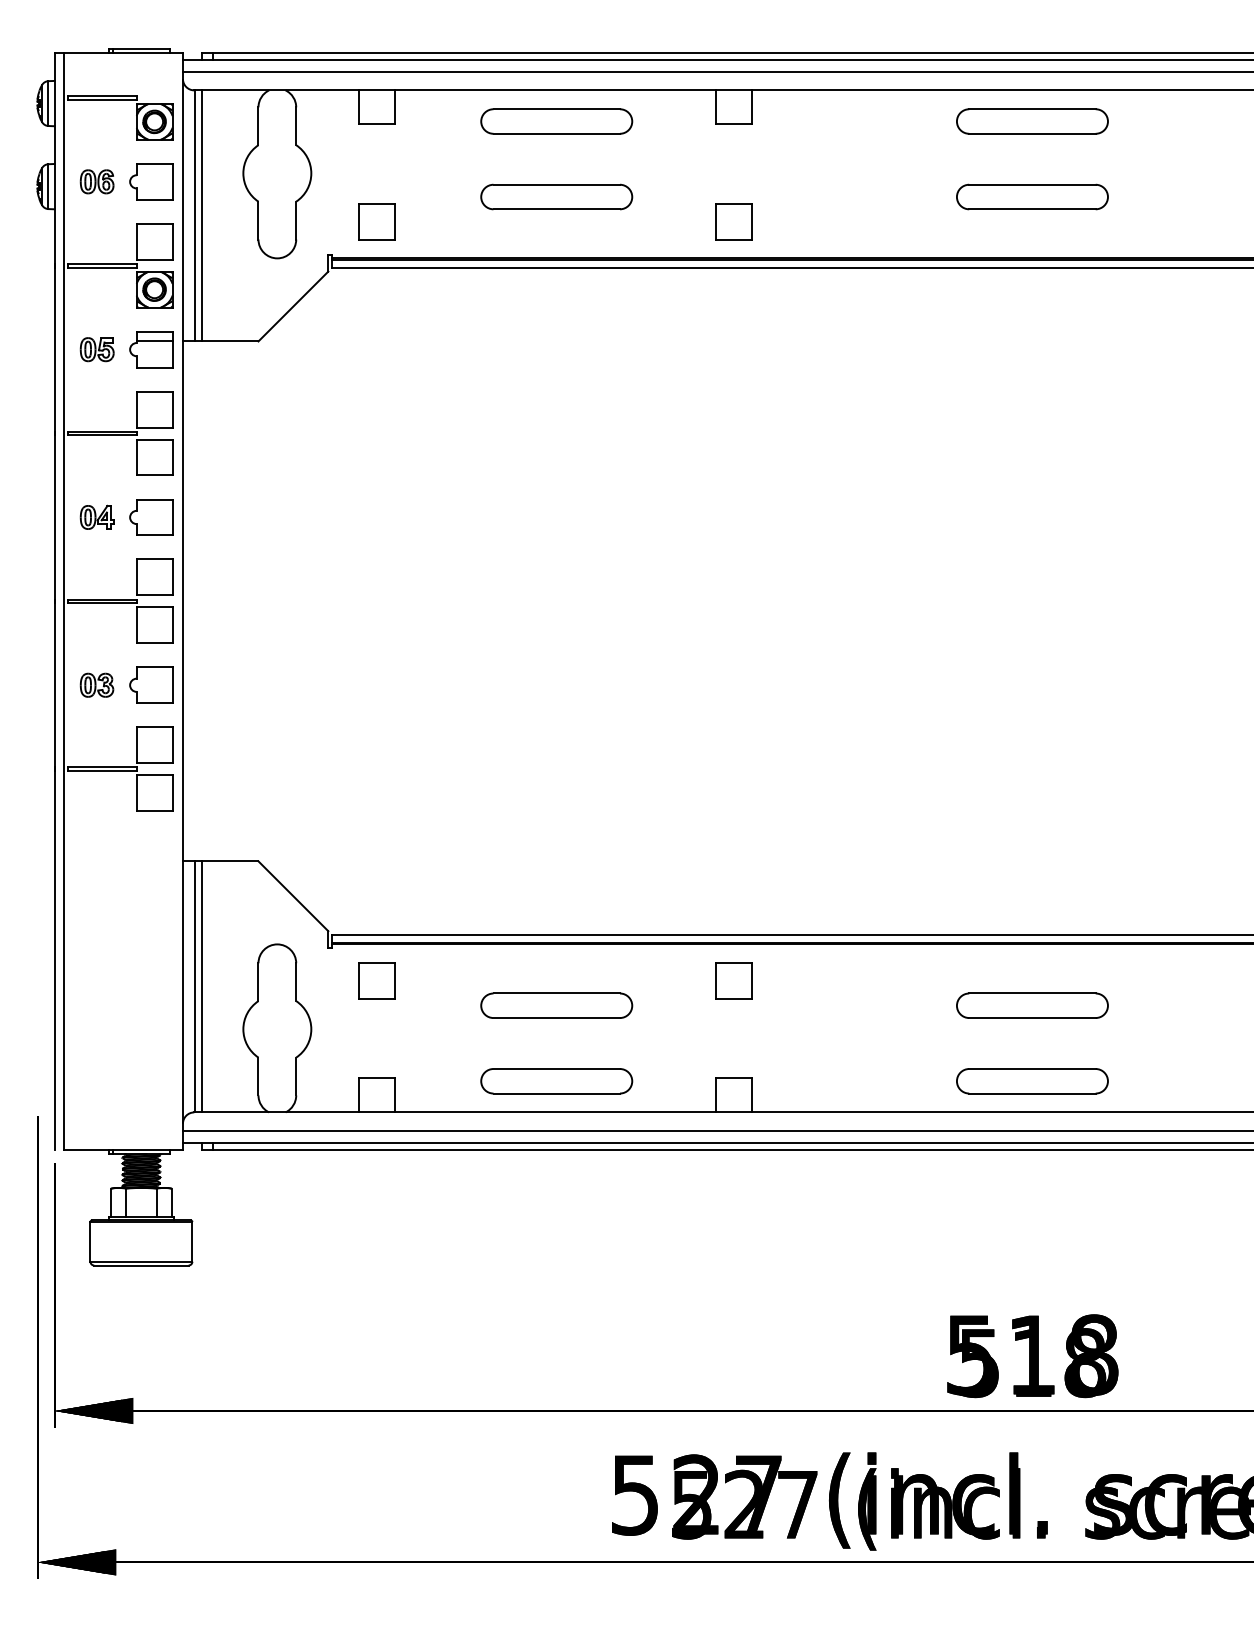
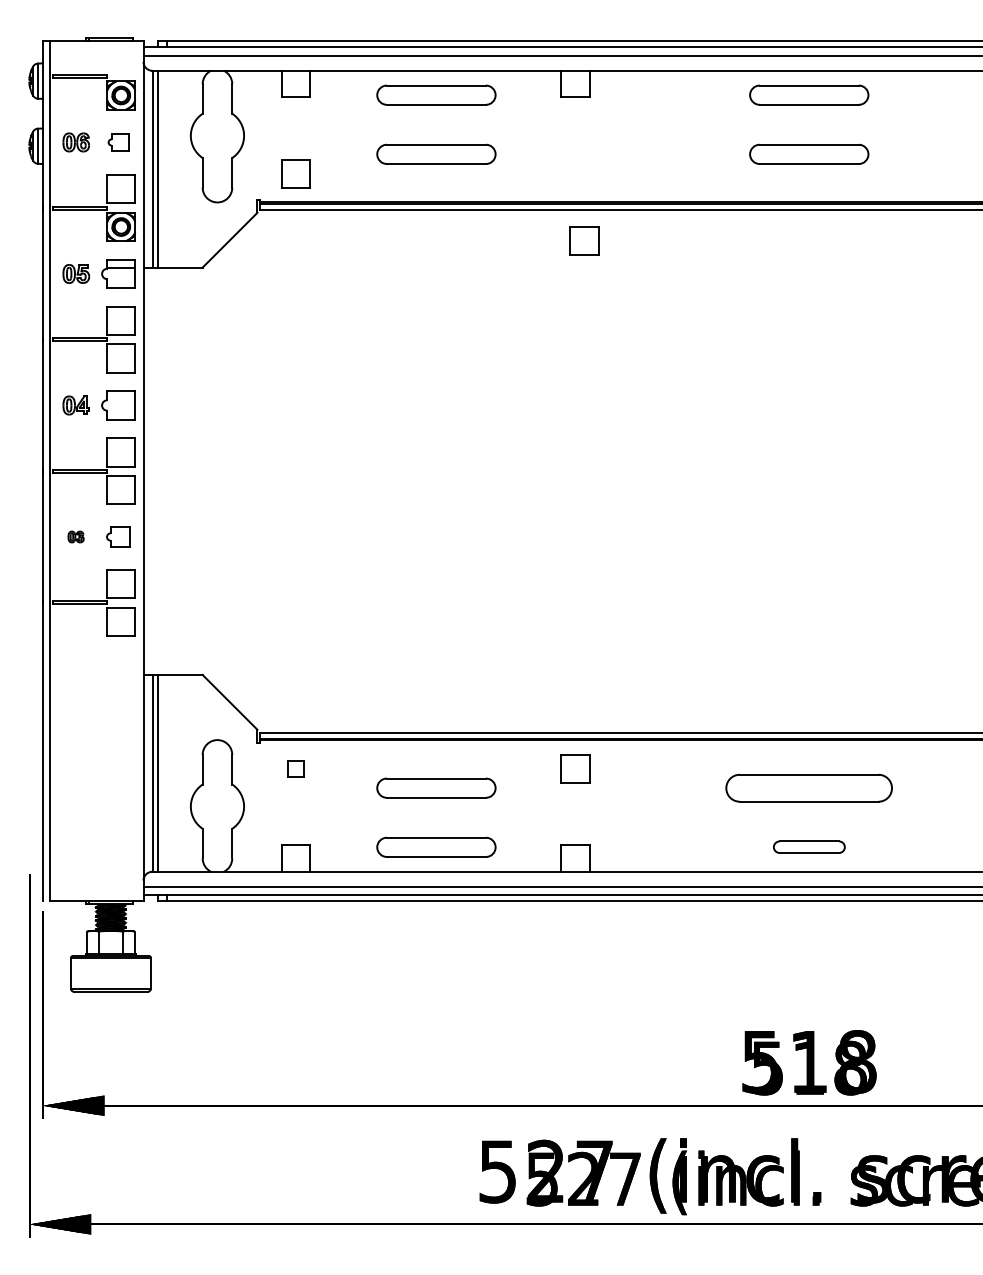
part: (151, 181) -> (118, 142), size x0.6
part: (734, 221) -> (584, 240), moved
part: (96, 684) -> (75, 536), size x0.6
part: (151, 684) -> (118, 536), size x0.7
part: (376, 980) -> (295, 768), size x0.6
part: (1032, 1004) -> (809, 787), size x1.4
part: (1032, 1080) -> (809, 846), size x0.6

